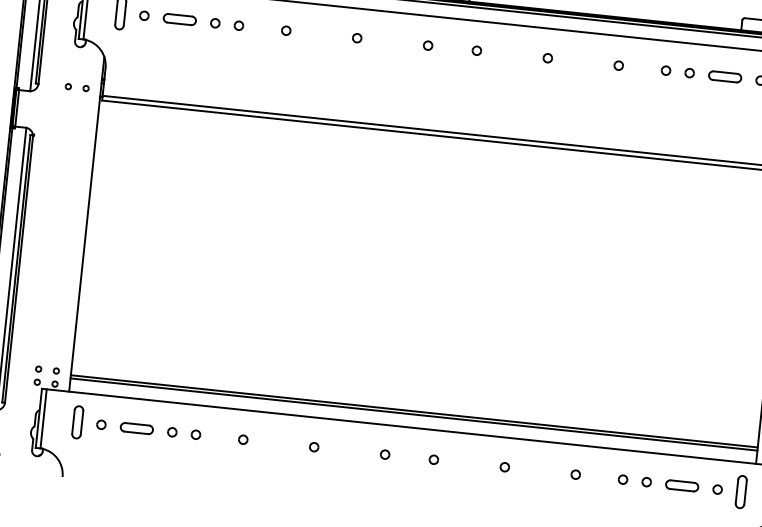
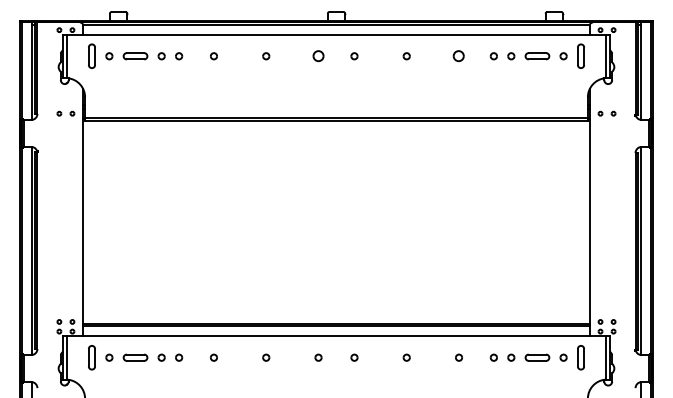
part: (428, 45) -> (318, 56), size x1.6
part: (619, 66) -> (459, 56), size x1.6

